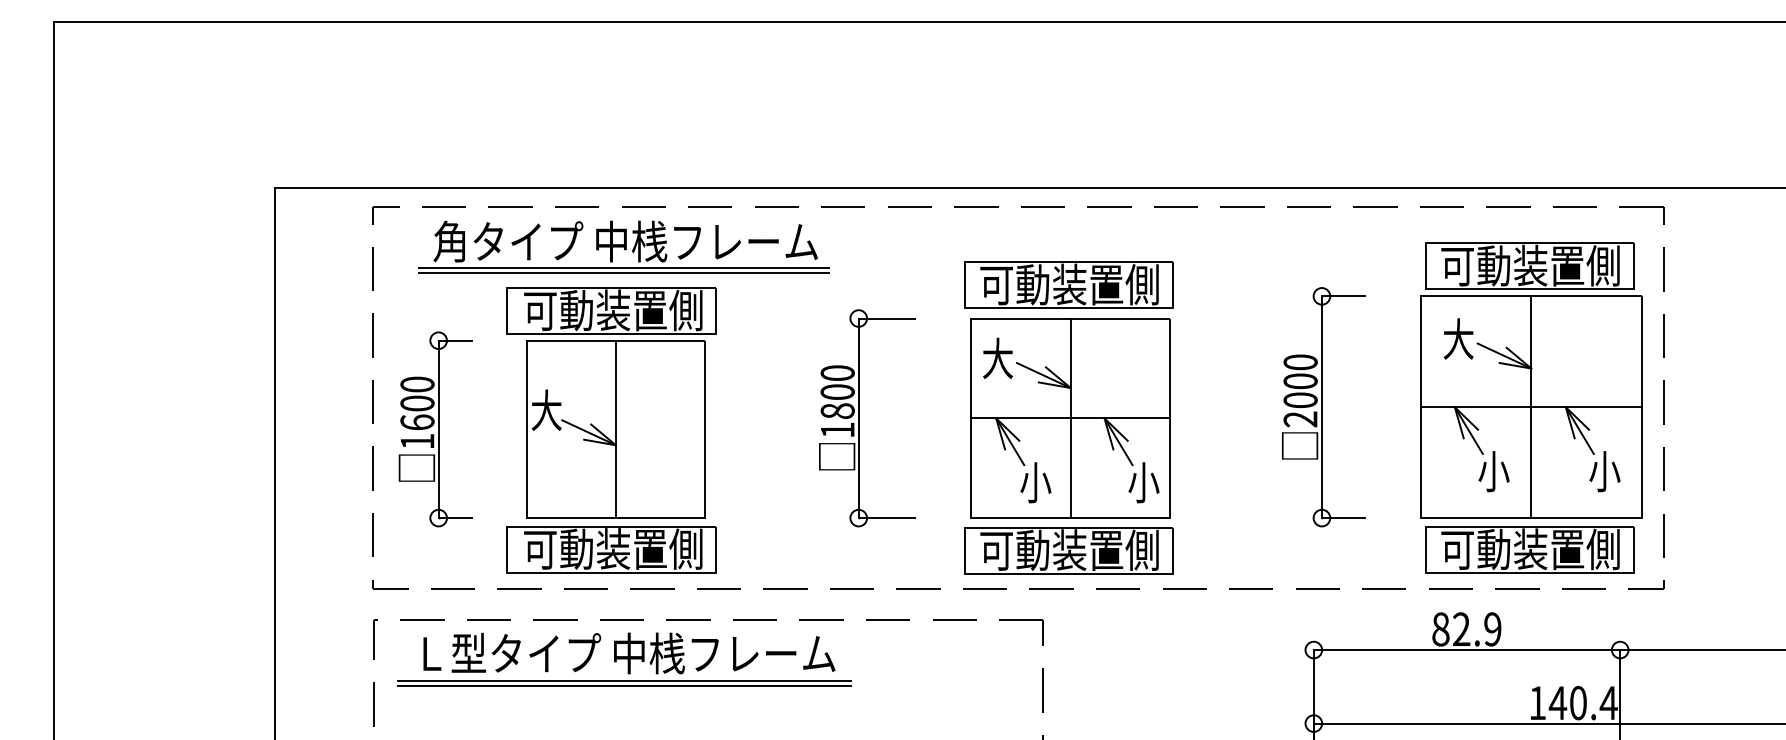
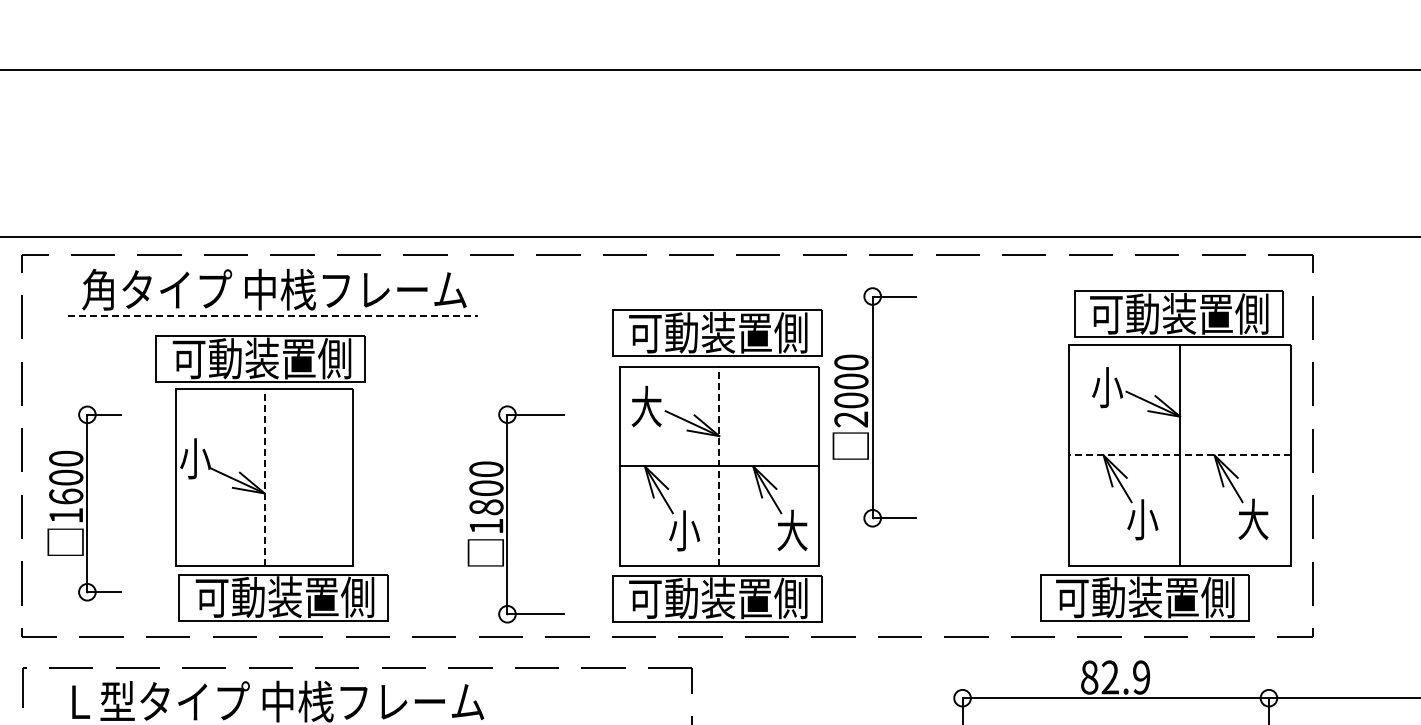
line: (624, 267) -> (273, 315), solid -> dashed
line: (623, 273) -> (272, 321), removed
text: (1458, 338) -> (1107, 386), 大 -> 小
part: (1323, 407) -> (874, 407), moved
line: (1531, 407) -> (1180, 455), solid -> dashed
text: (546, 410) -> (195, 458), 大 -> 小
part: (859, 418) -> (508, 514), moved
line: (1070, 418) -> (719, 466), solid -> dashed
part: (435, 429) -> (84, 503), moved
line: (615, 429) -> (264, 477), solid -> dashed
text: (1604, 471) -> (1253, 519), 小 -> 大
text: (1143, 482) -> (792, 530), 小 -> 大
part: (611, 549) -> (283, 597), moved
part: (1529, 549) -> (1144, 597), moved

